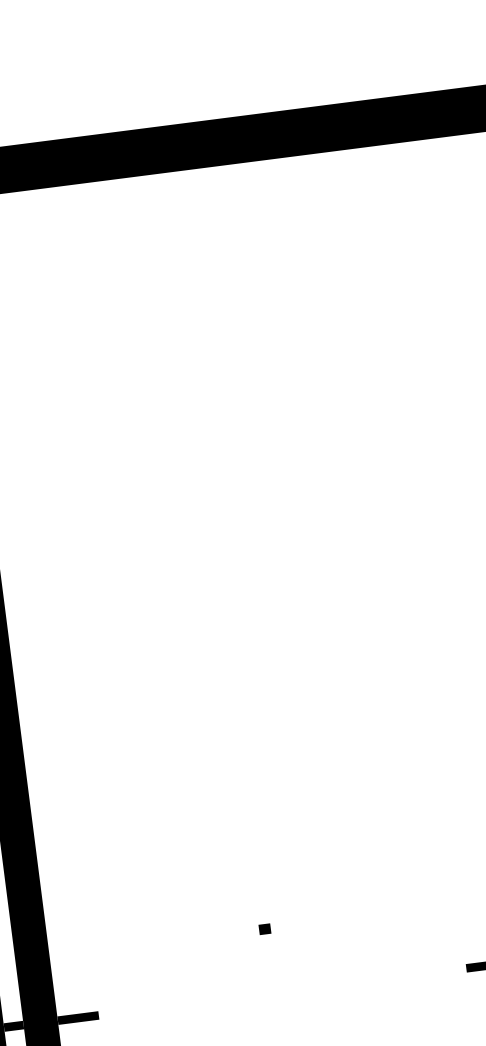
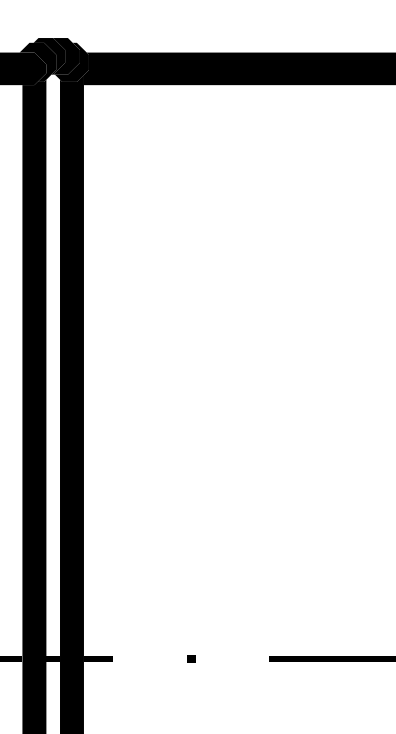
part: (264, 928) -> (191, 658), moved
fill: (394, 977) -> (319, 658), added

